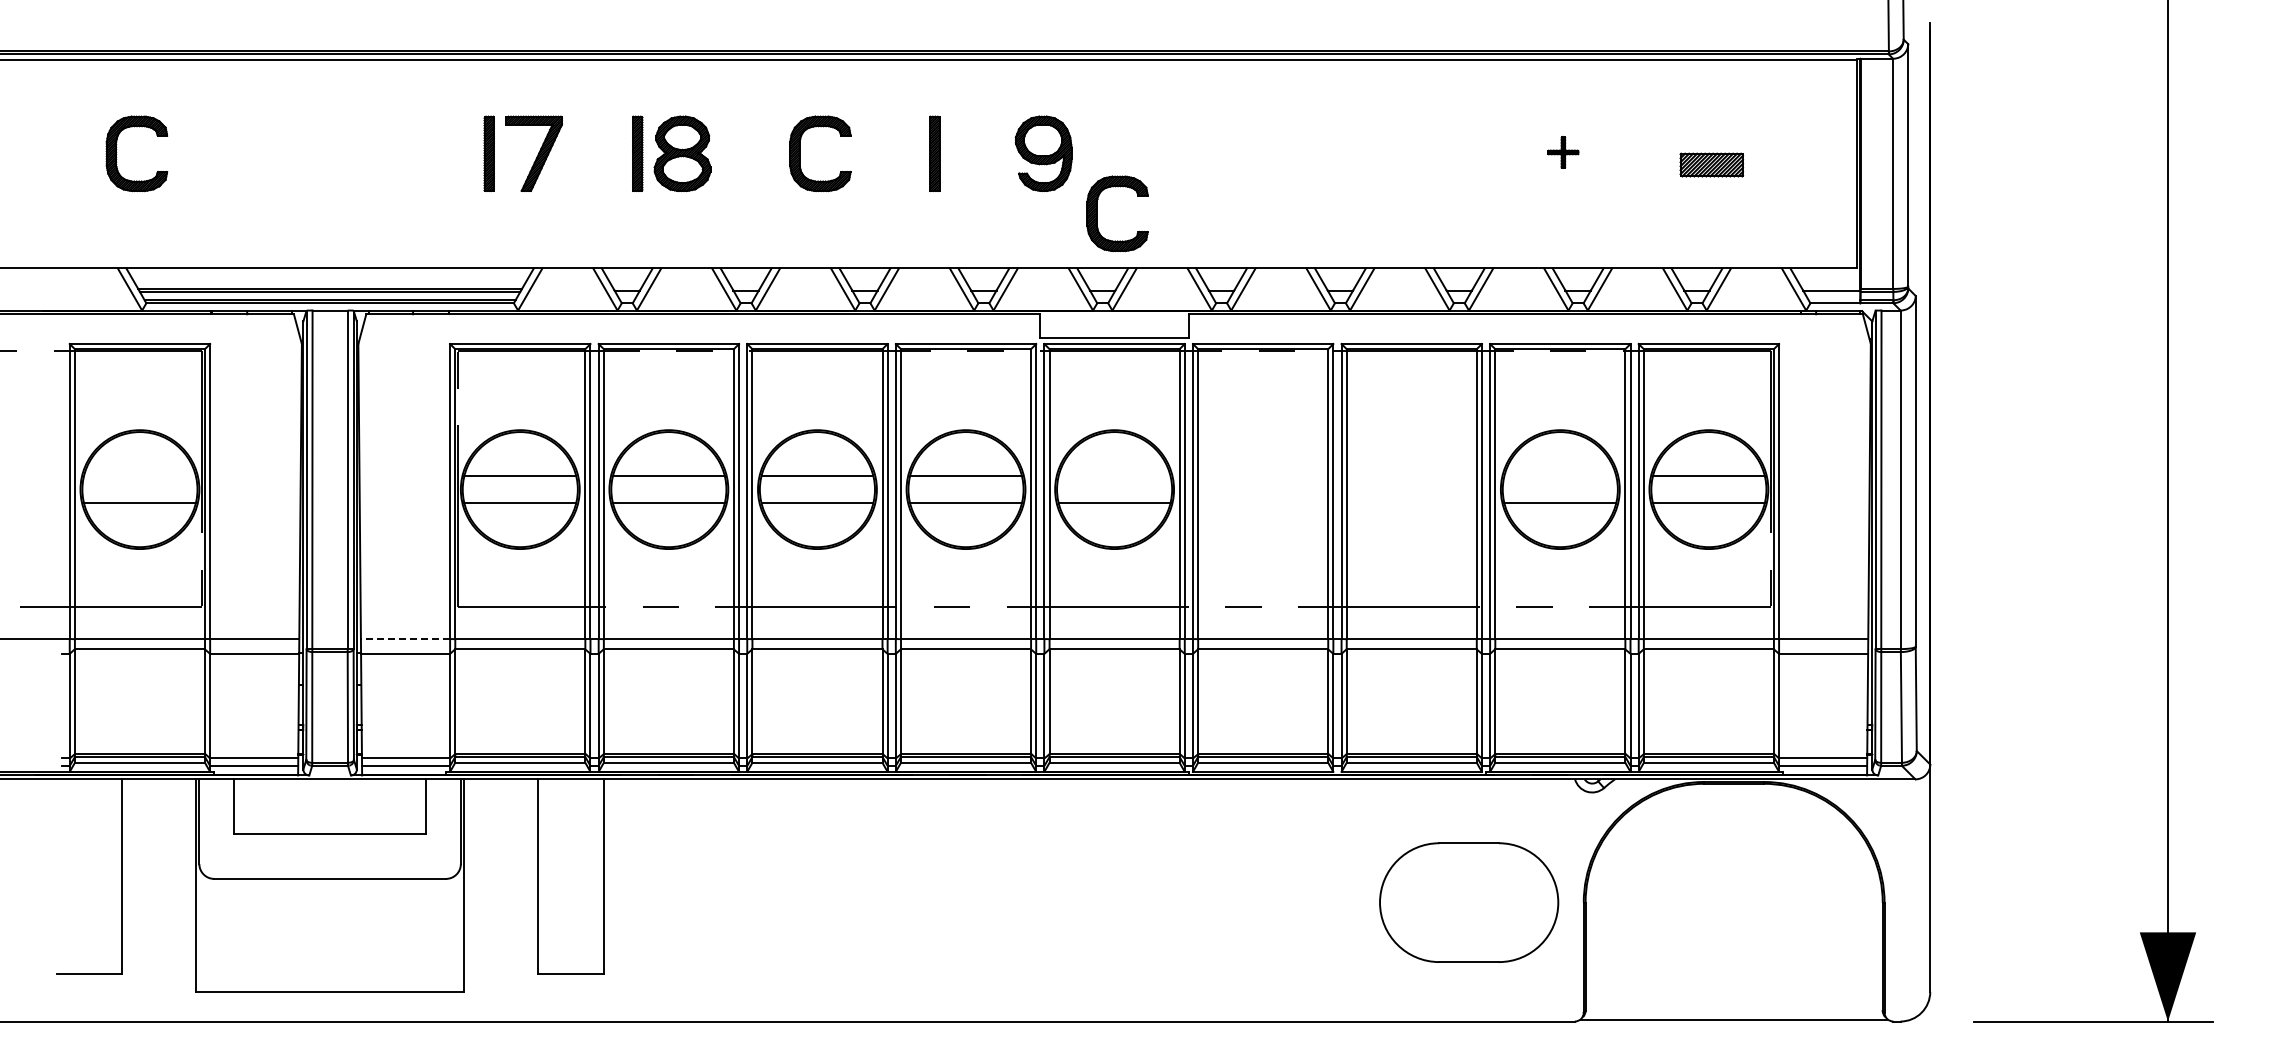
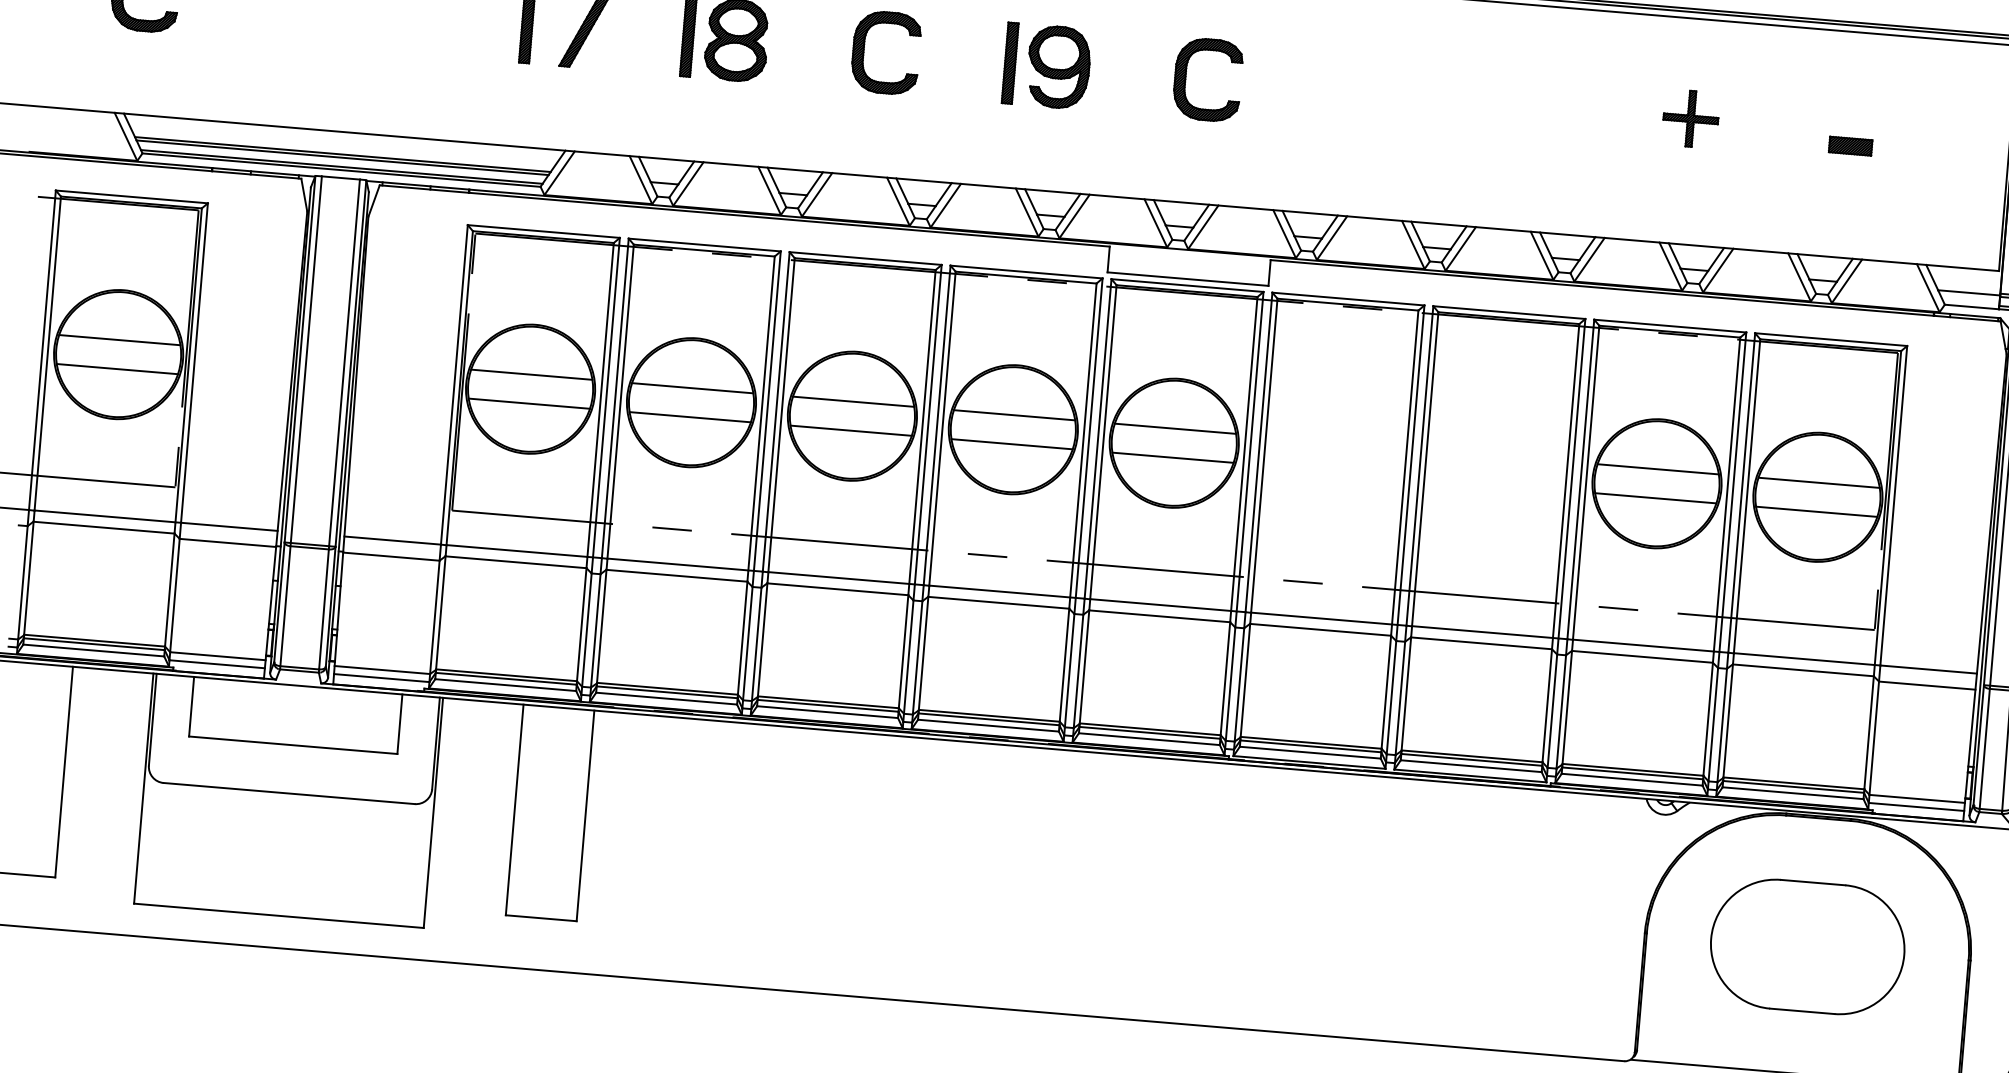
part: (1563, 152) -> (1691, 118), size x1.67
part: (1043, 153) -> (1058, 66), moved
part: (1711, 165) -> (1850, 146), size x0.62
part: (1097, 213) -> (1186, 77), moved
line: (139, 476) -> (119, 340), added
line: (1114, 476) -> (1175, 429), added
line: (1560, 476) -> (1658, 469), added
line: (405, 639) -> (392, 541), dashed -> solid
part: (1469, 902) -> (1808, 946), moved

